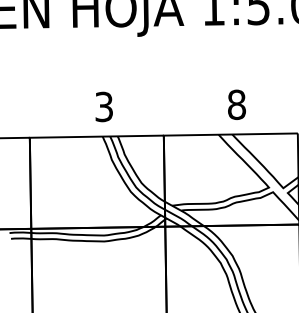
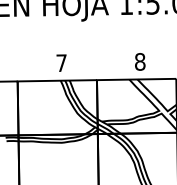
text: (103, 107) -> (61, 63), 3 -> 7

